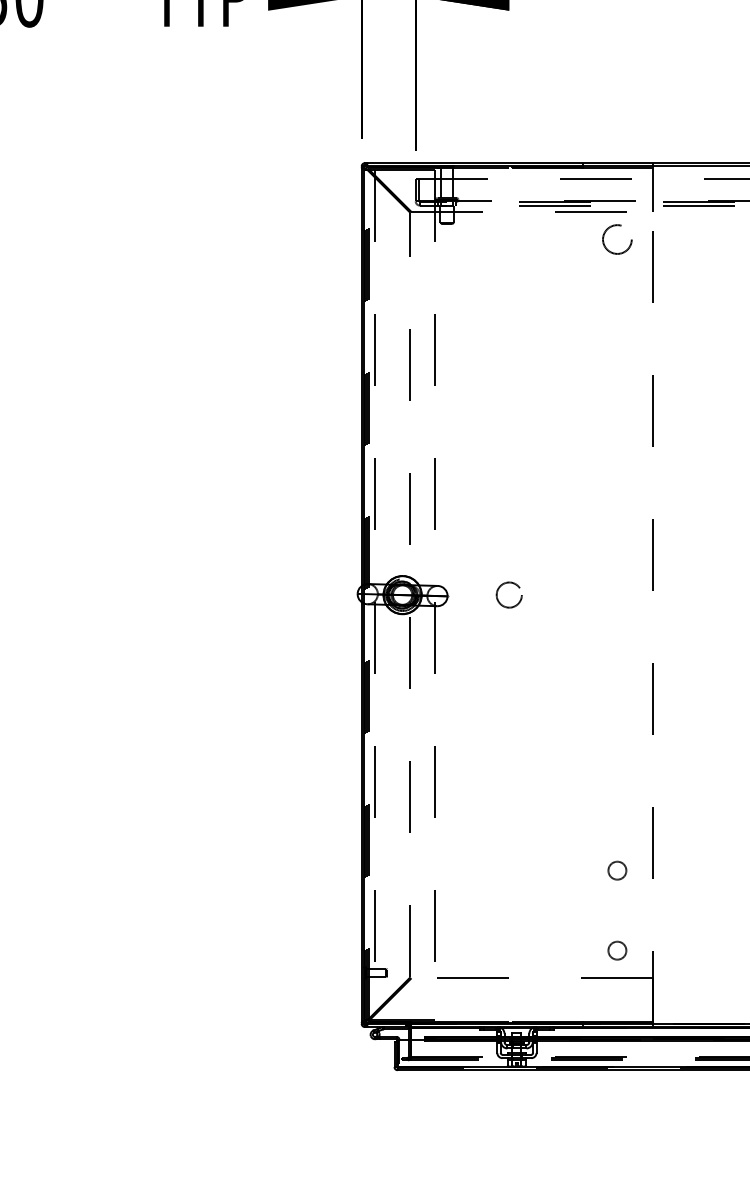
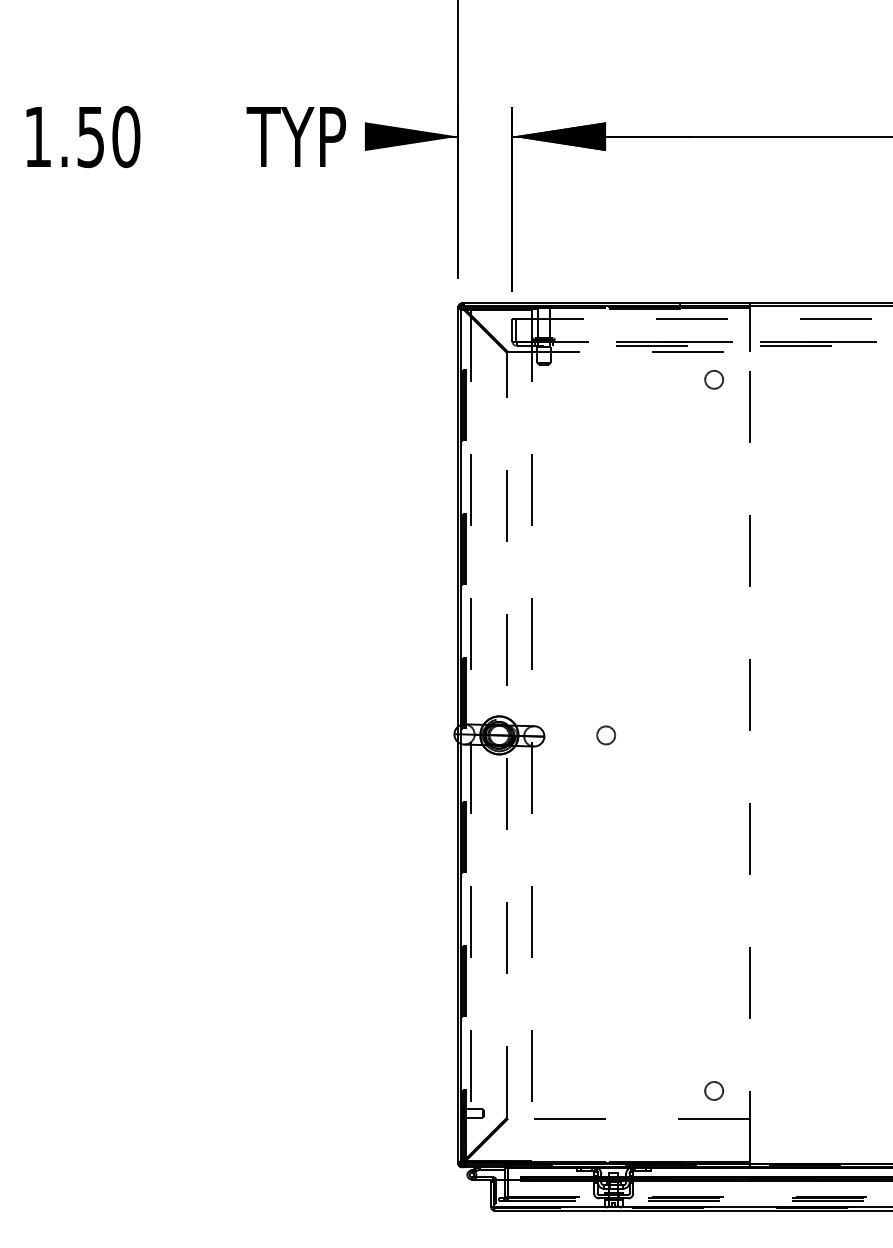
circle: (617, 239) -> (714, 379), size x0.62
circle: (509, 595) -> (606, 735), size x0.71
circle: (617, 870) -> (714, 1010), removed

